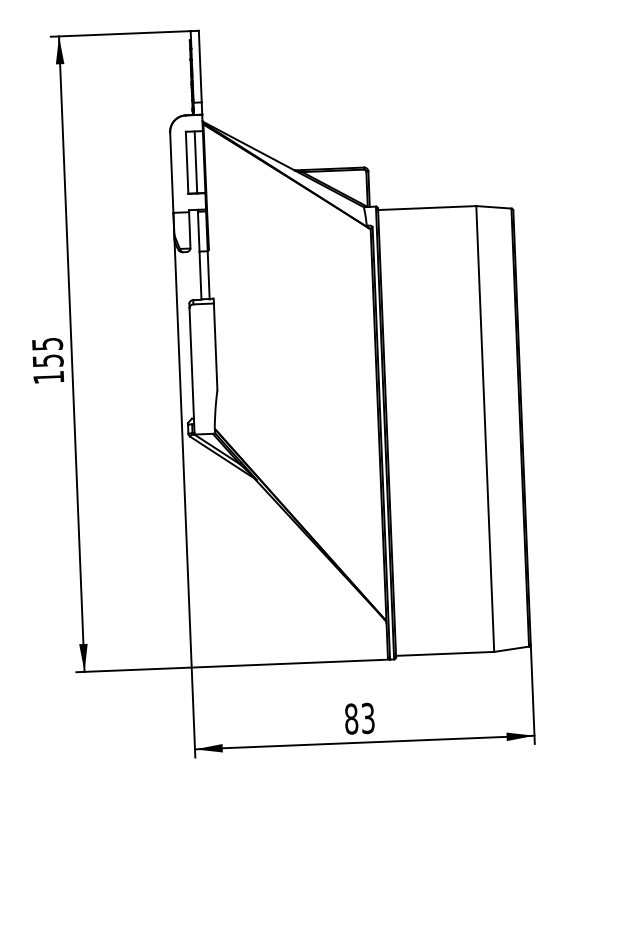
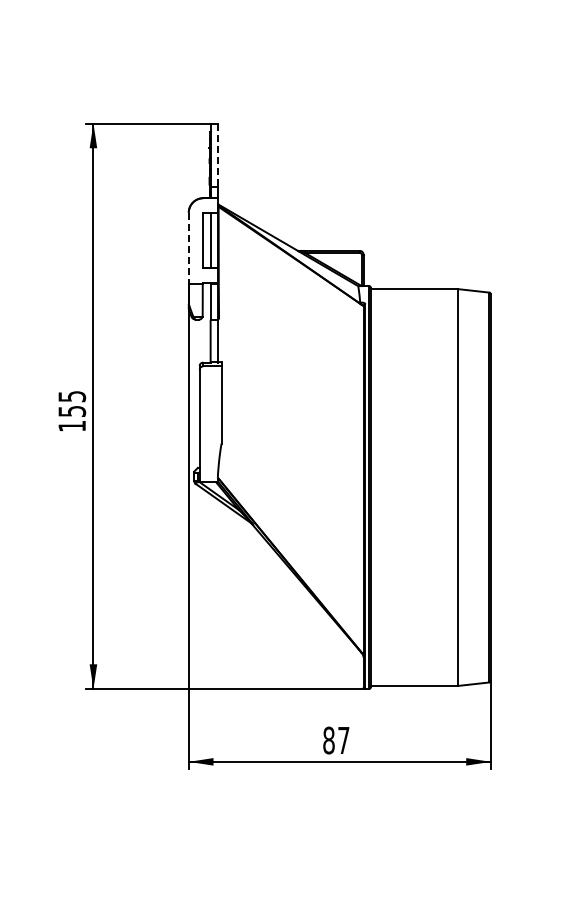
line: (199, 66) -> (217, 155), solid -> dashed
line: (171, 172) -> (188, 248), solid -> dashed
text: (367, 718) -> (343, 740), 83 -> 87

